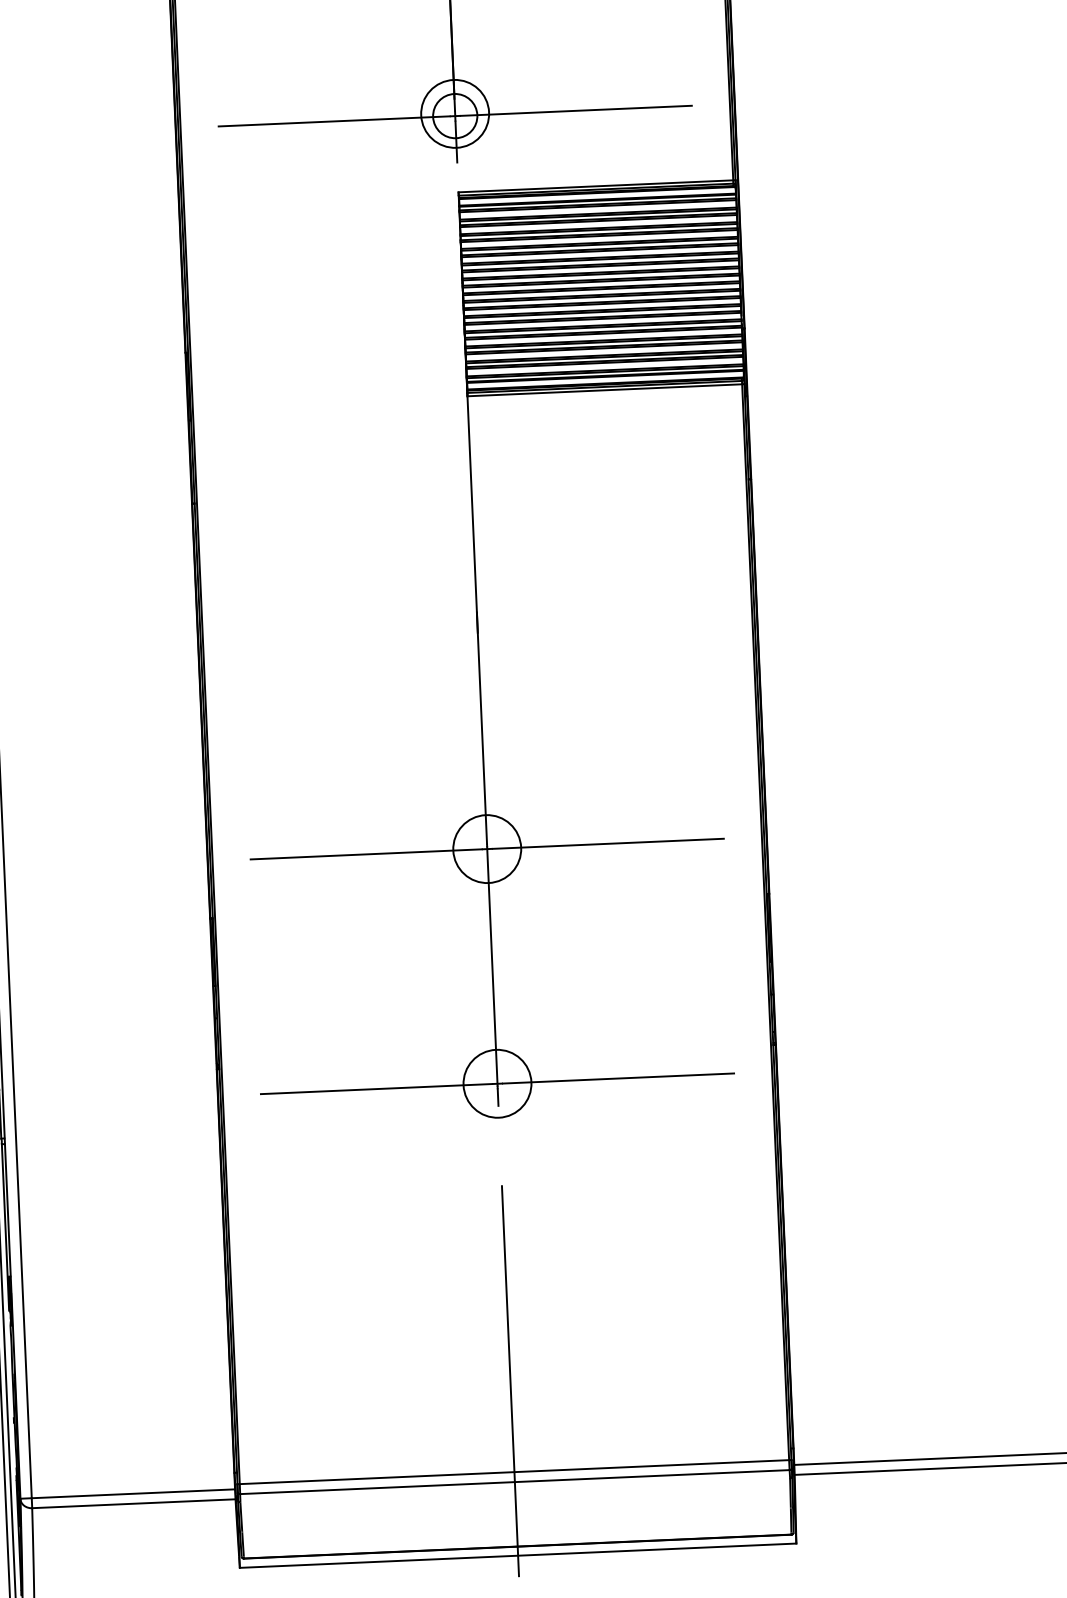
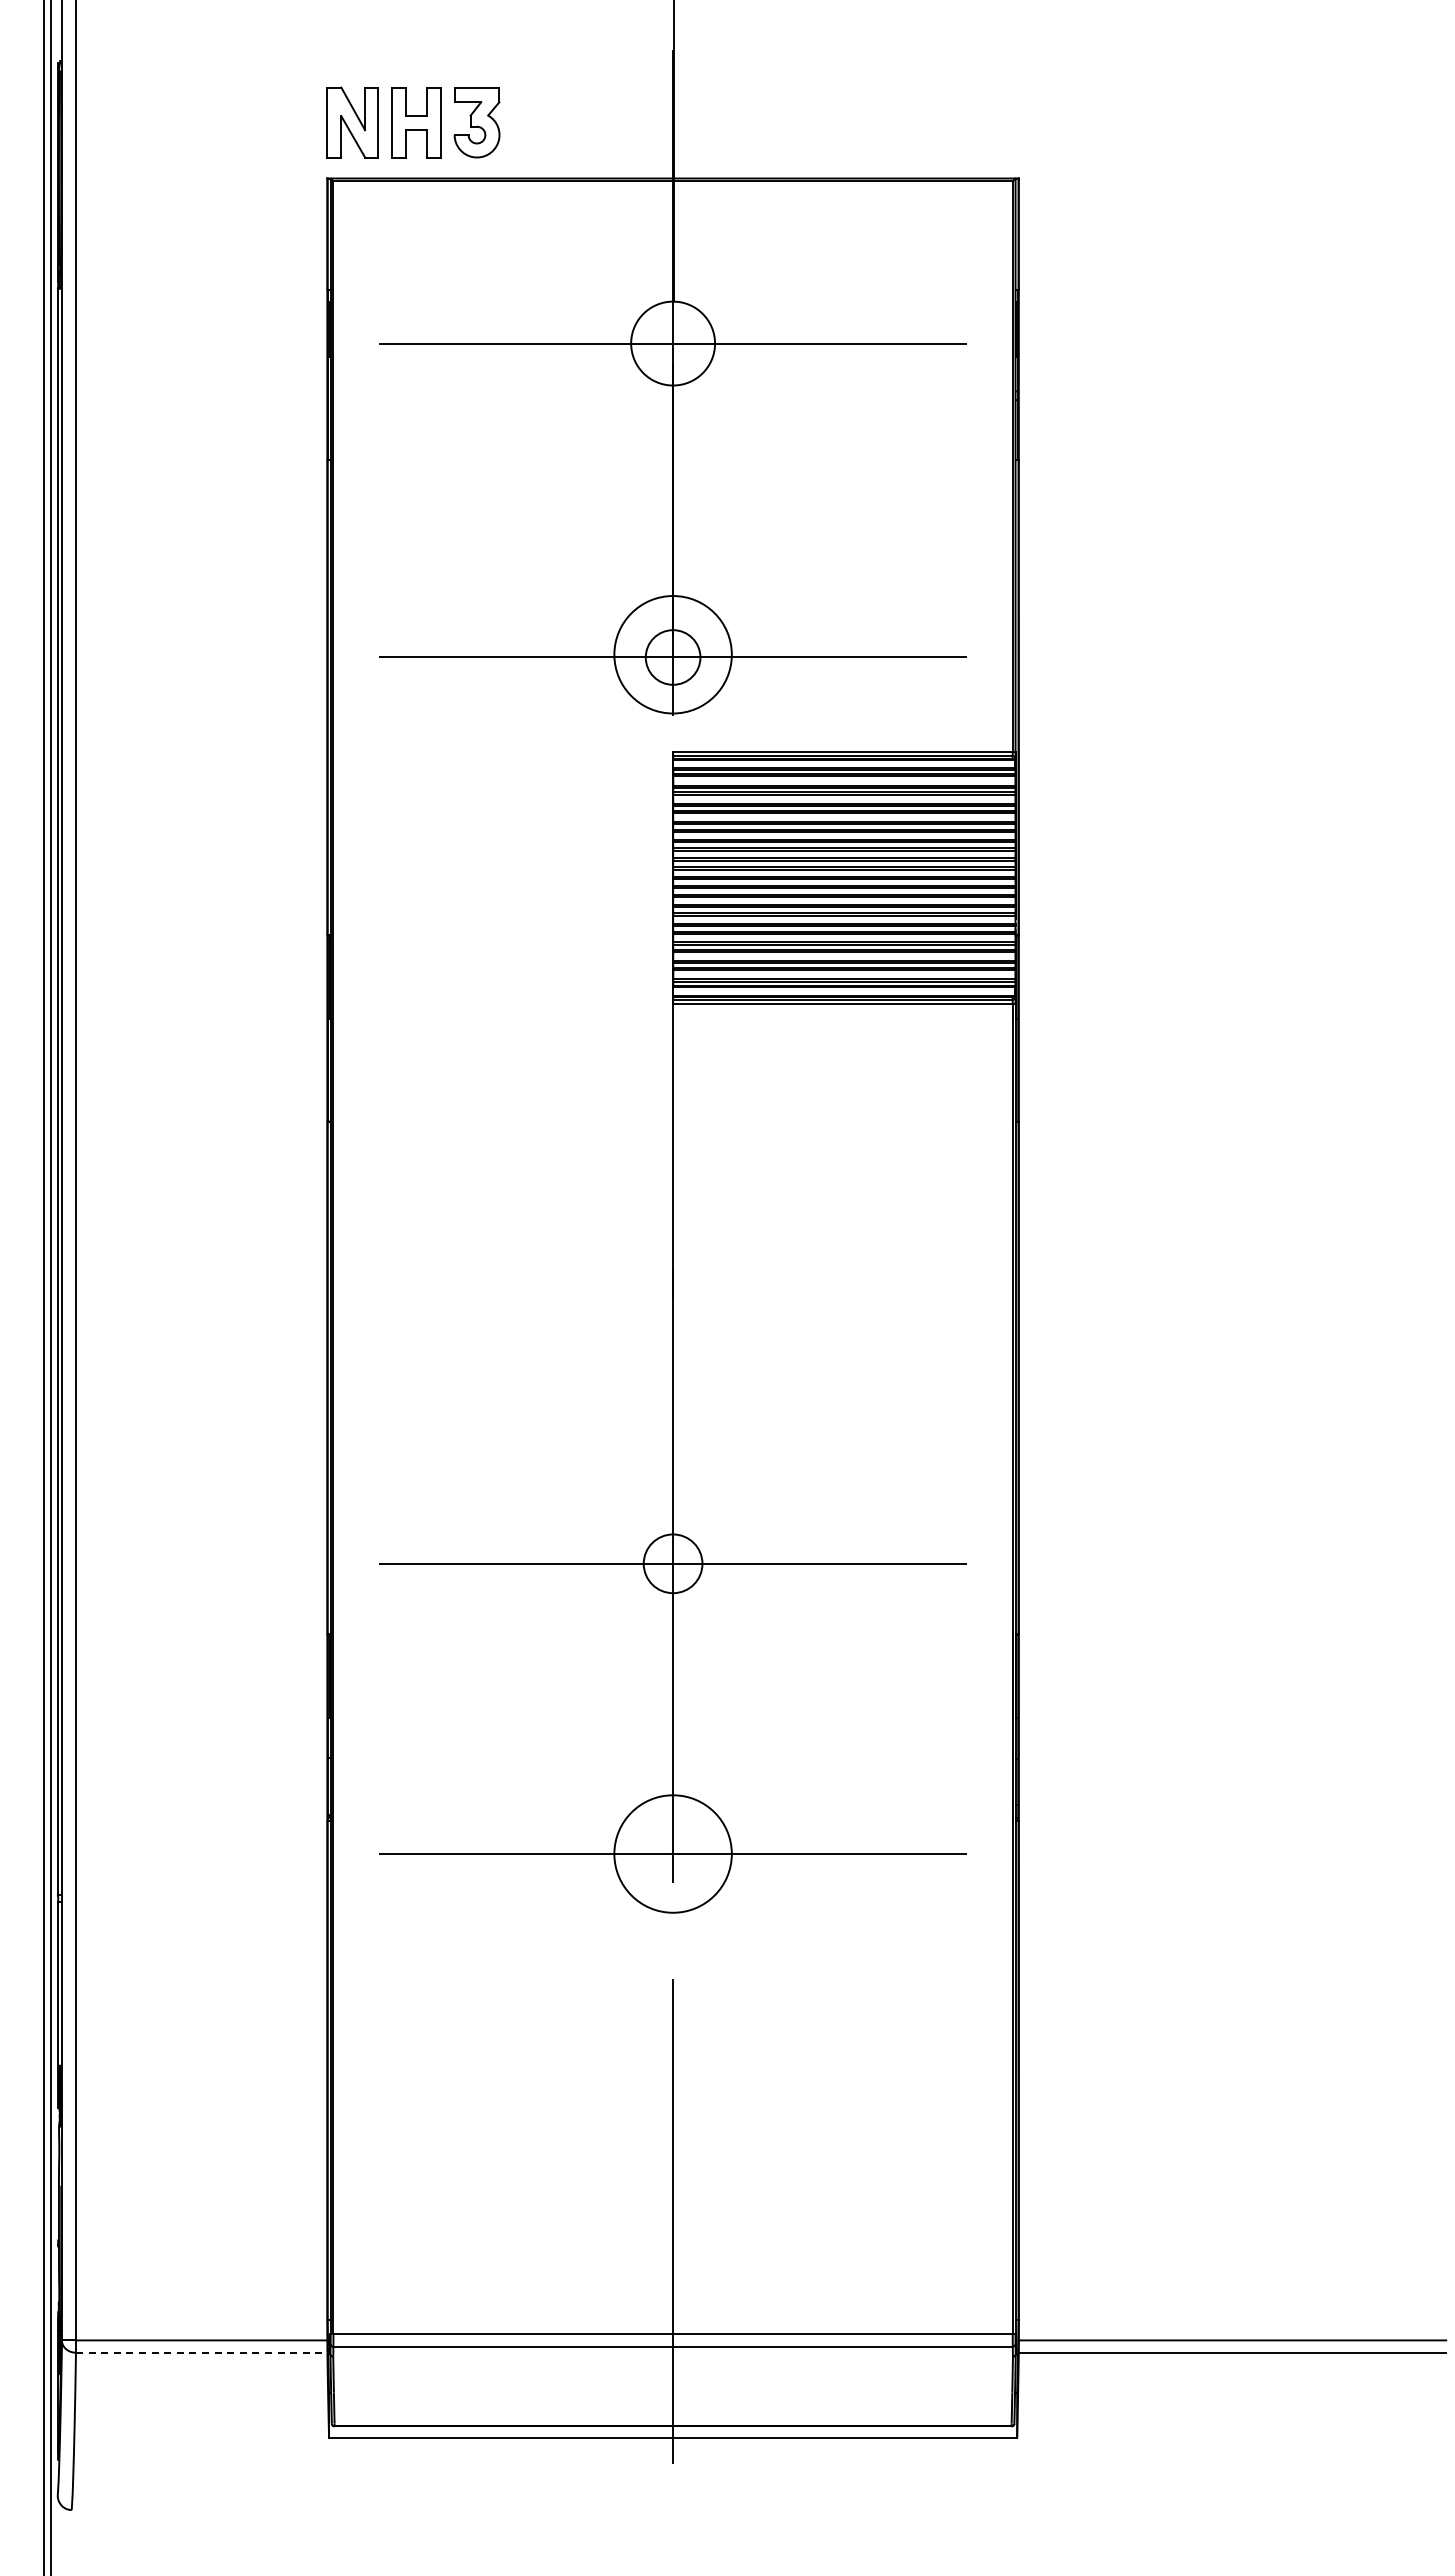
circle: (455, 113) -> (673, 654), size x1.4
circle: (487, 848) -> (673, 1563), size x0.7
circle: (497, 1083) -> (673, 1853), size x1.4
line: (133, 1503) -> (201, 2352), solid -> dashed

